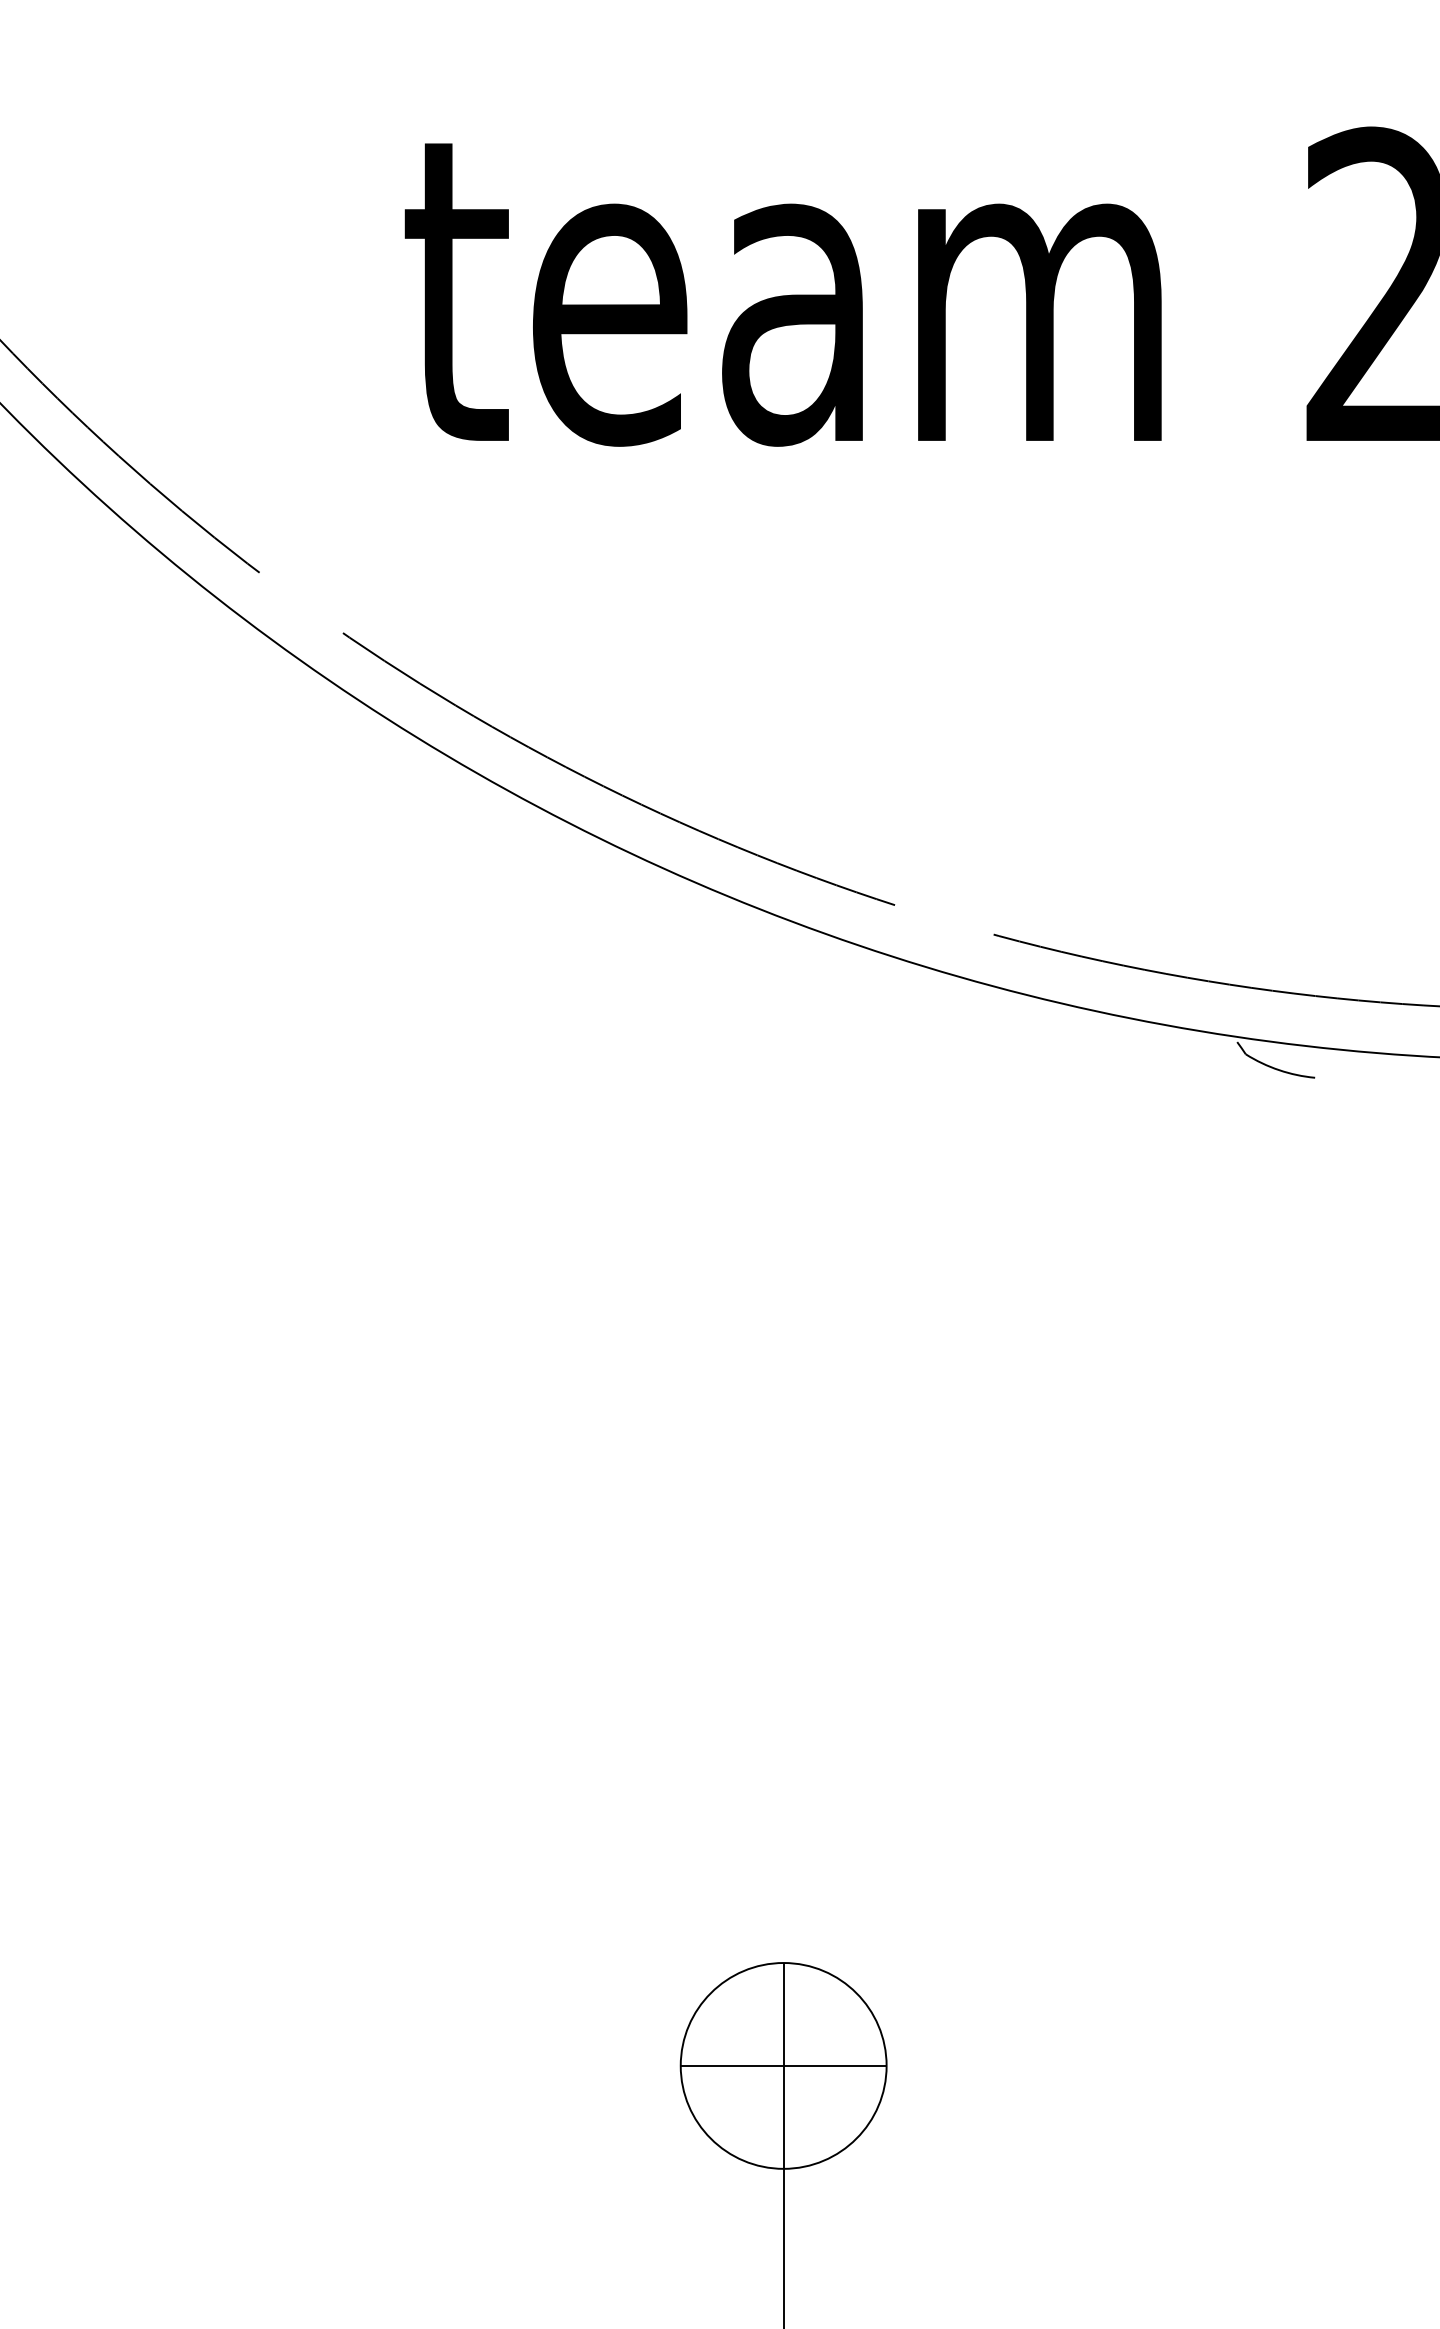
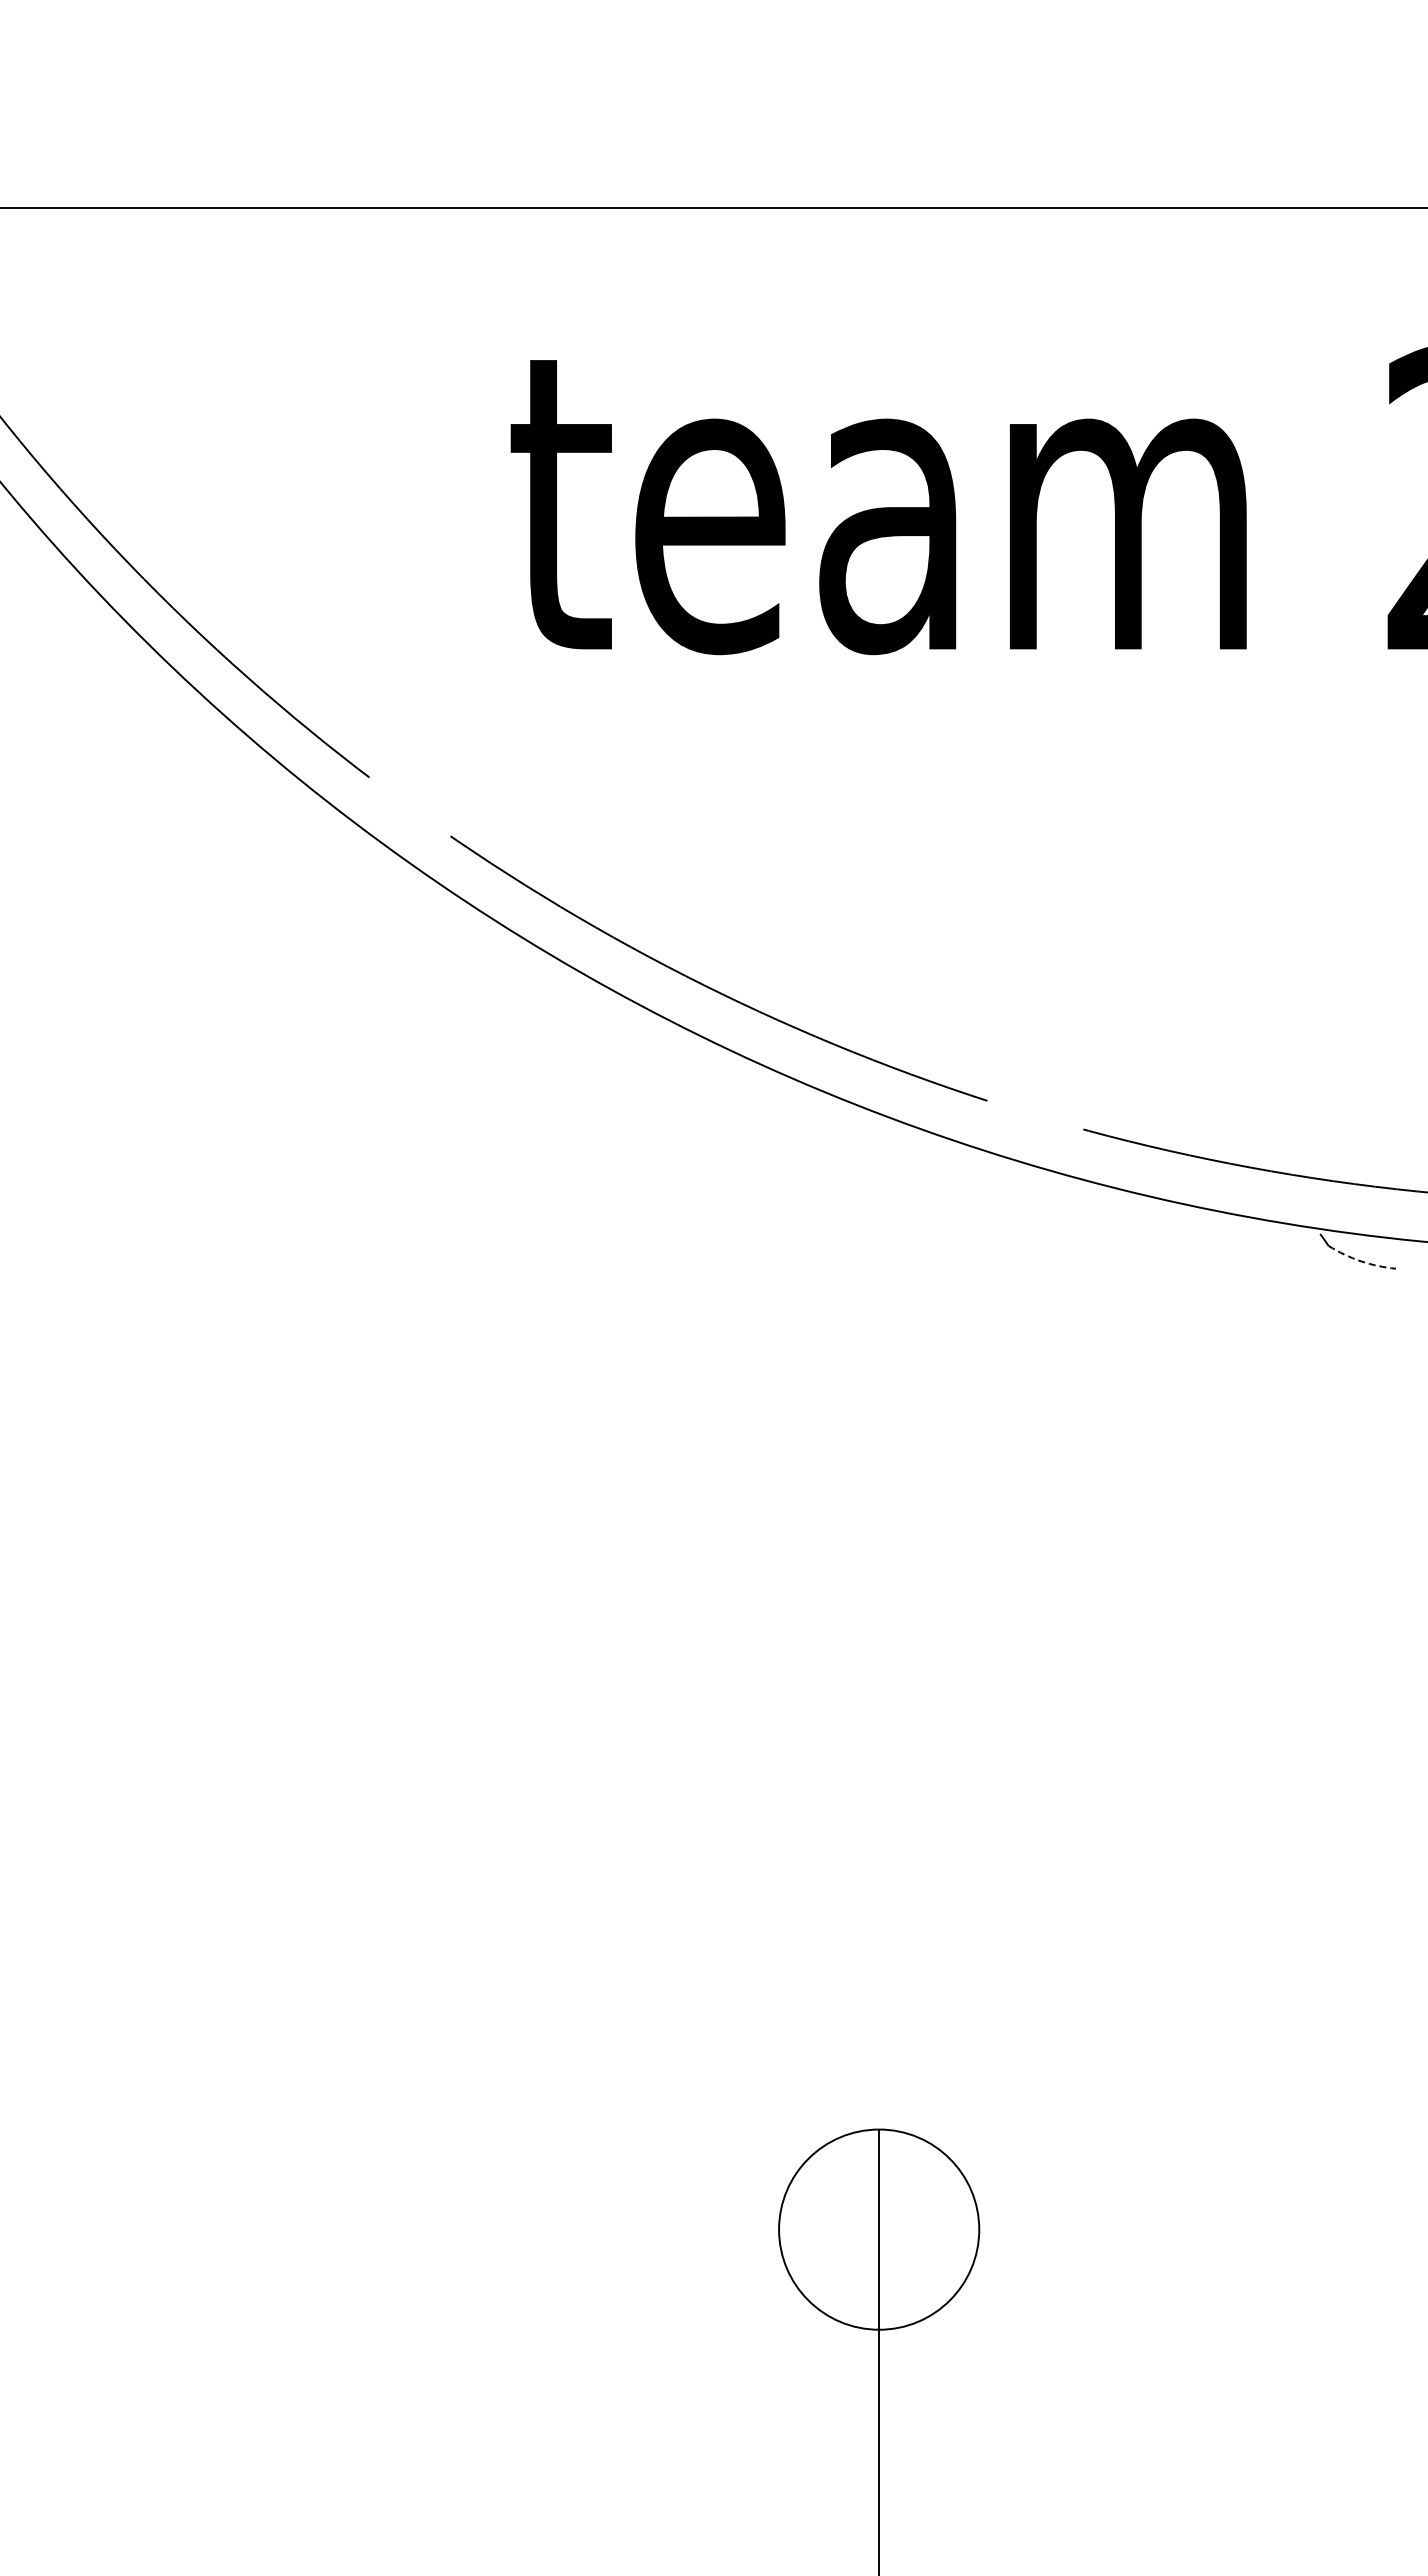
arc: (1278, 1070) -> (1360, 1261), solid -> dashed
line: (783, 2065) -> (878, 2229), removed

